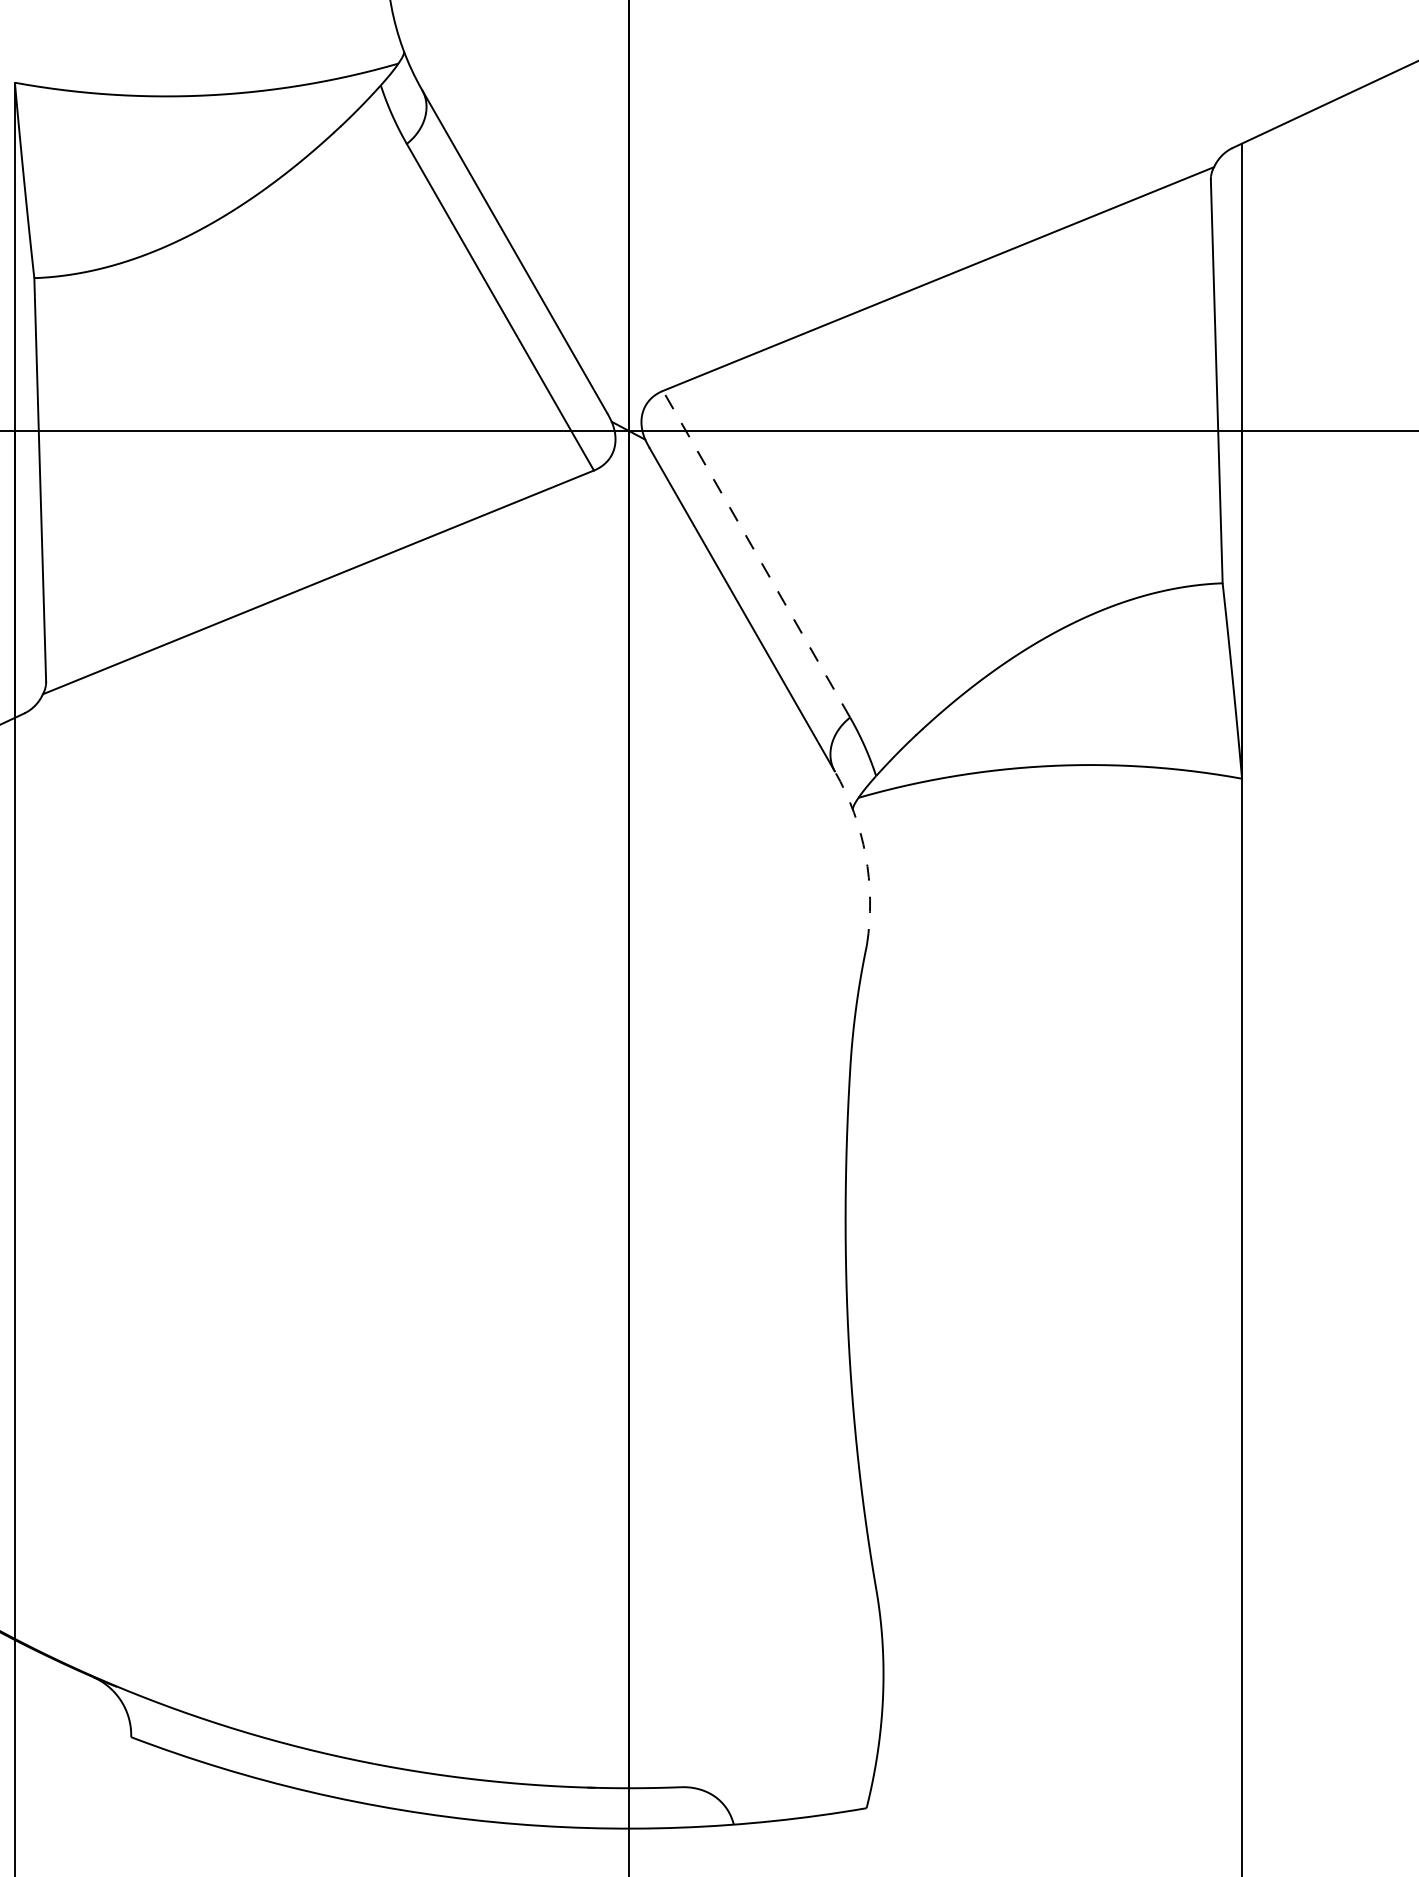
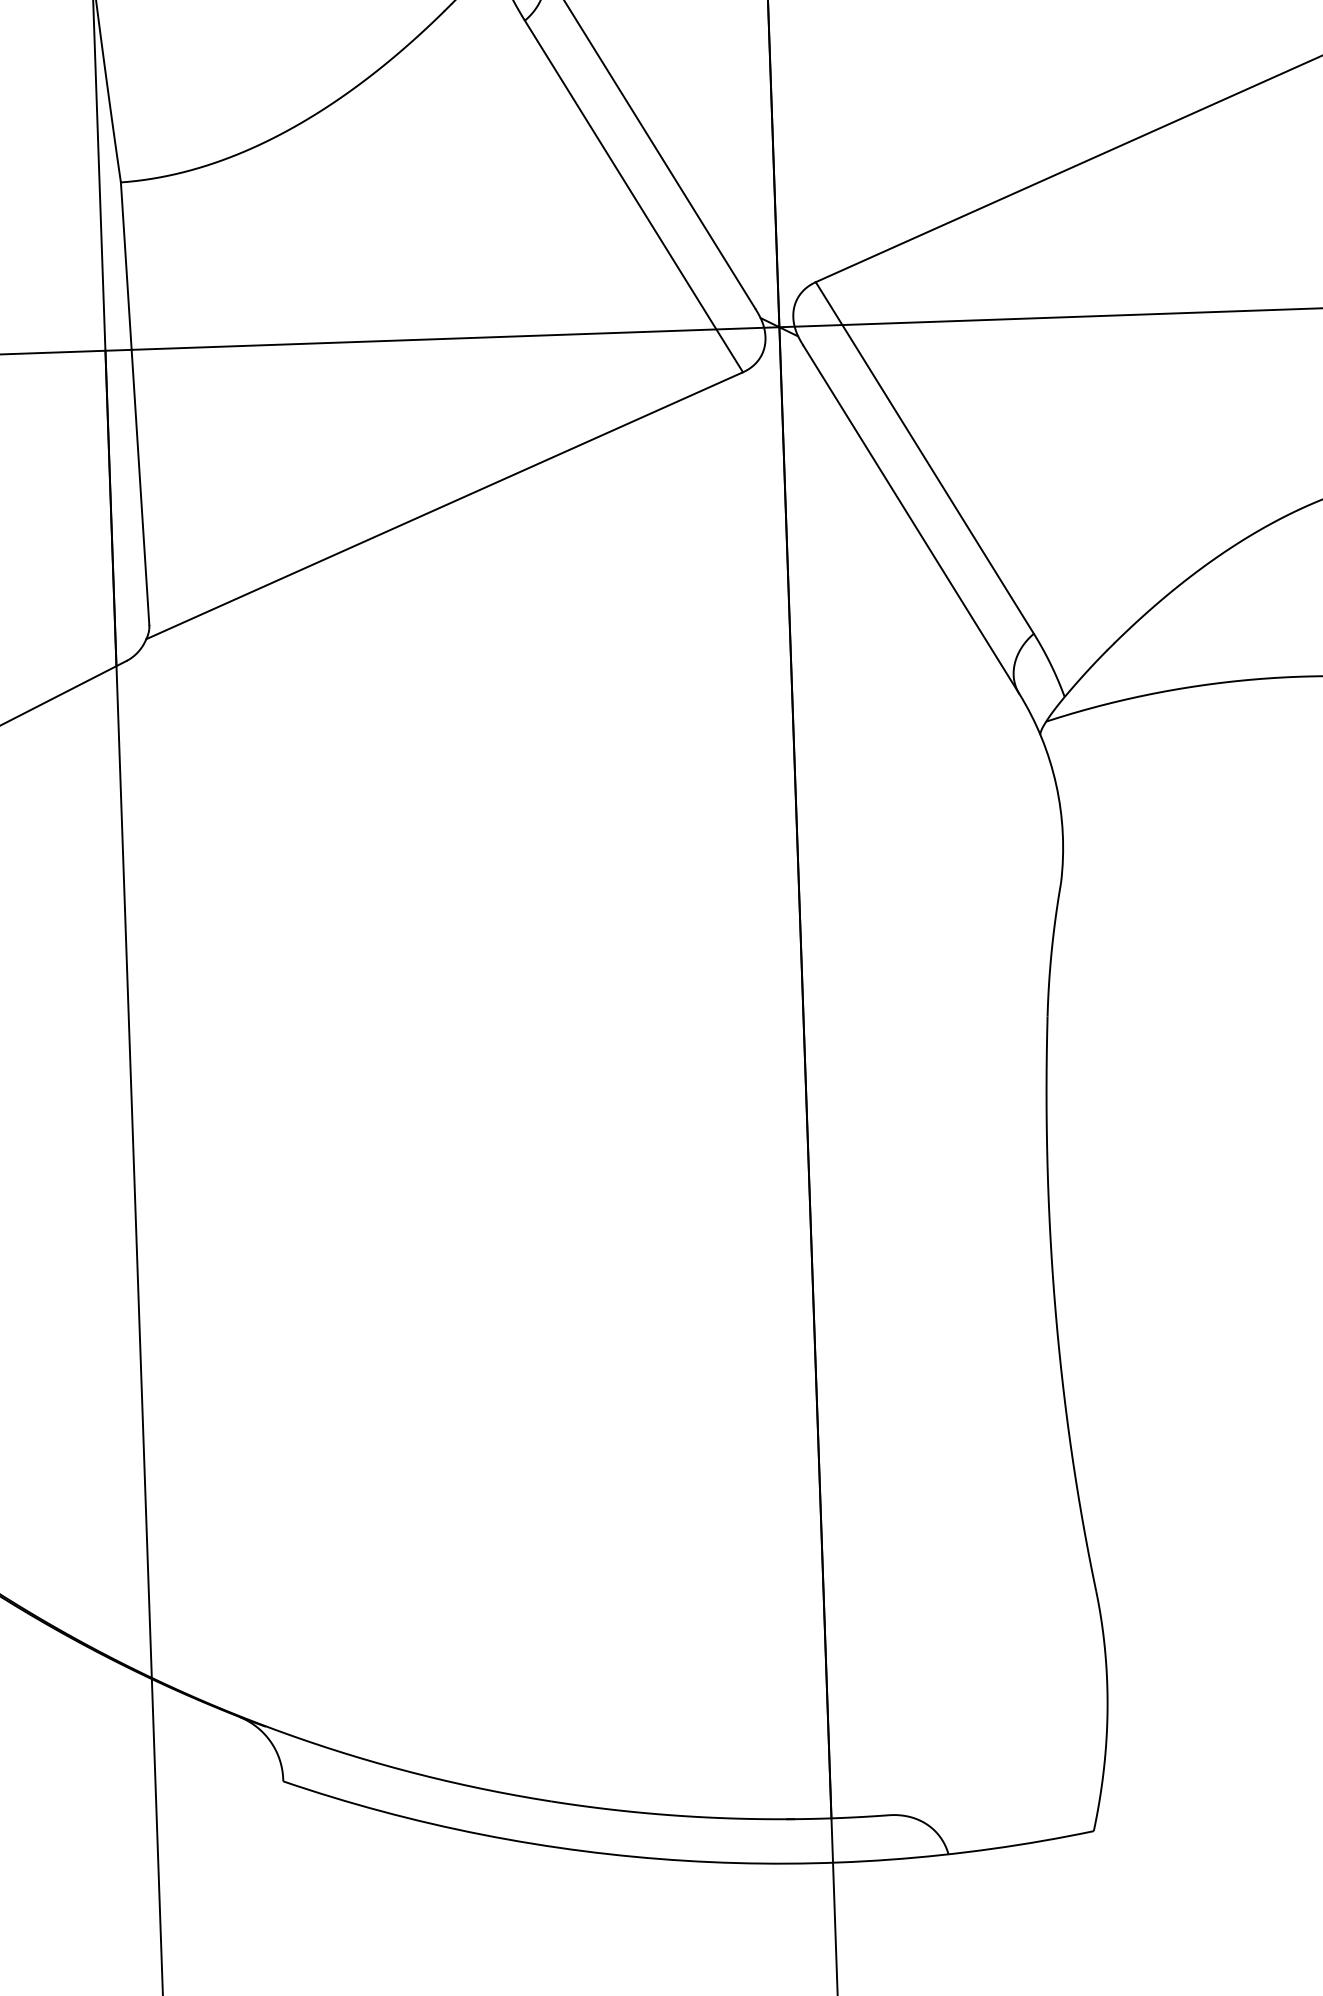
line: (756, 553) -> (924, 457), dashed -> solid
arc: (865, 855) -> (1056, 784), dashed -> solid

